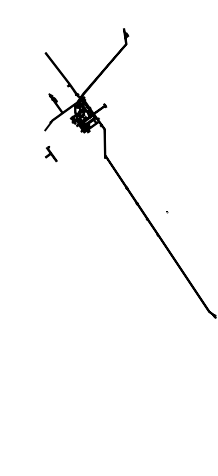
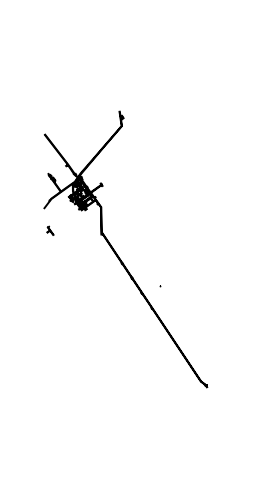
part: (51, 153) -> (50, 230), size x0.62

